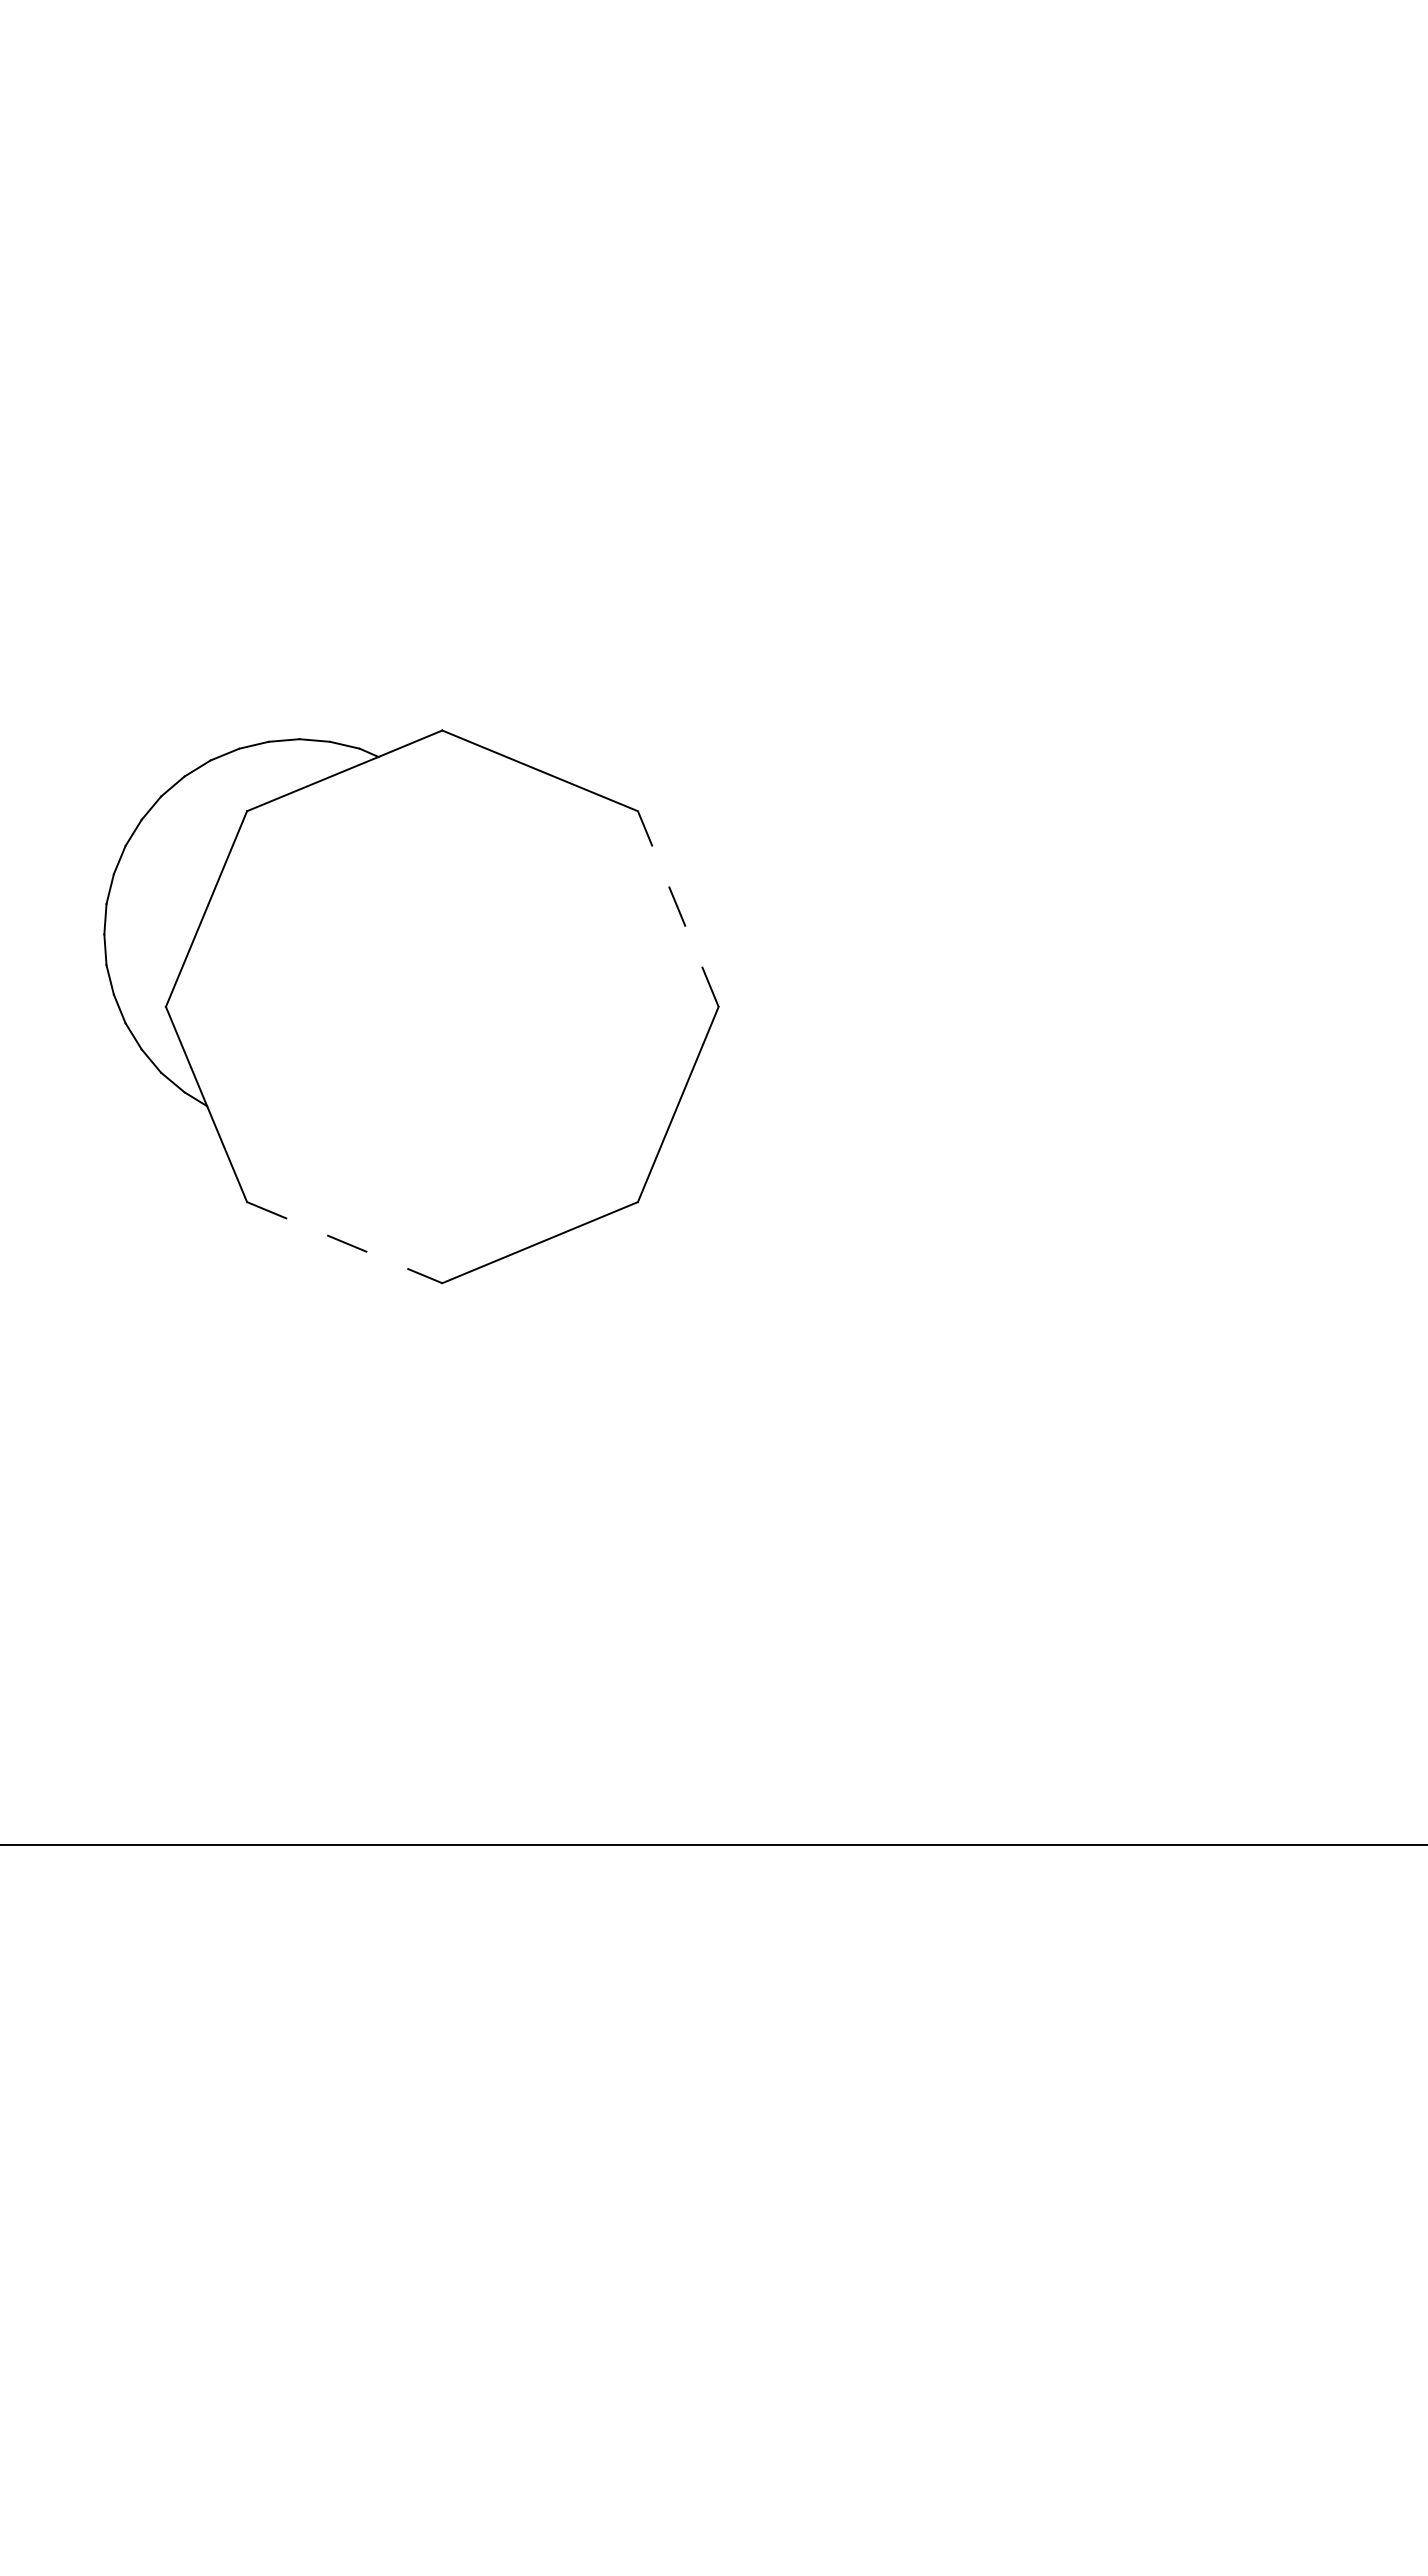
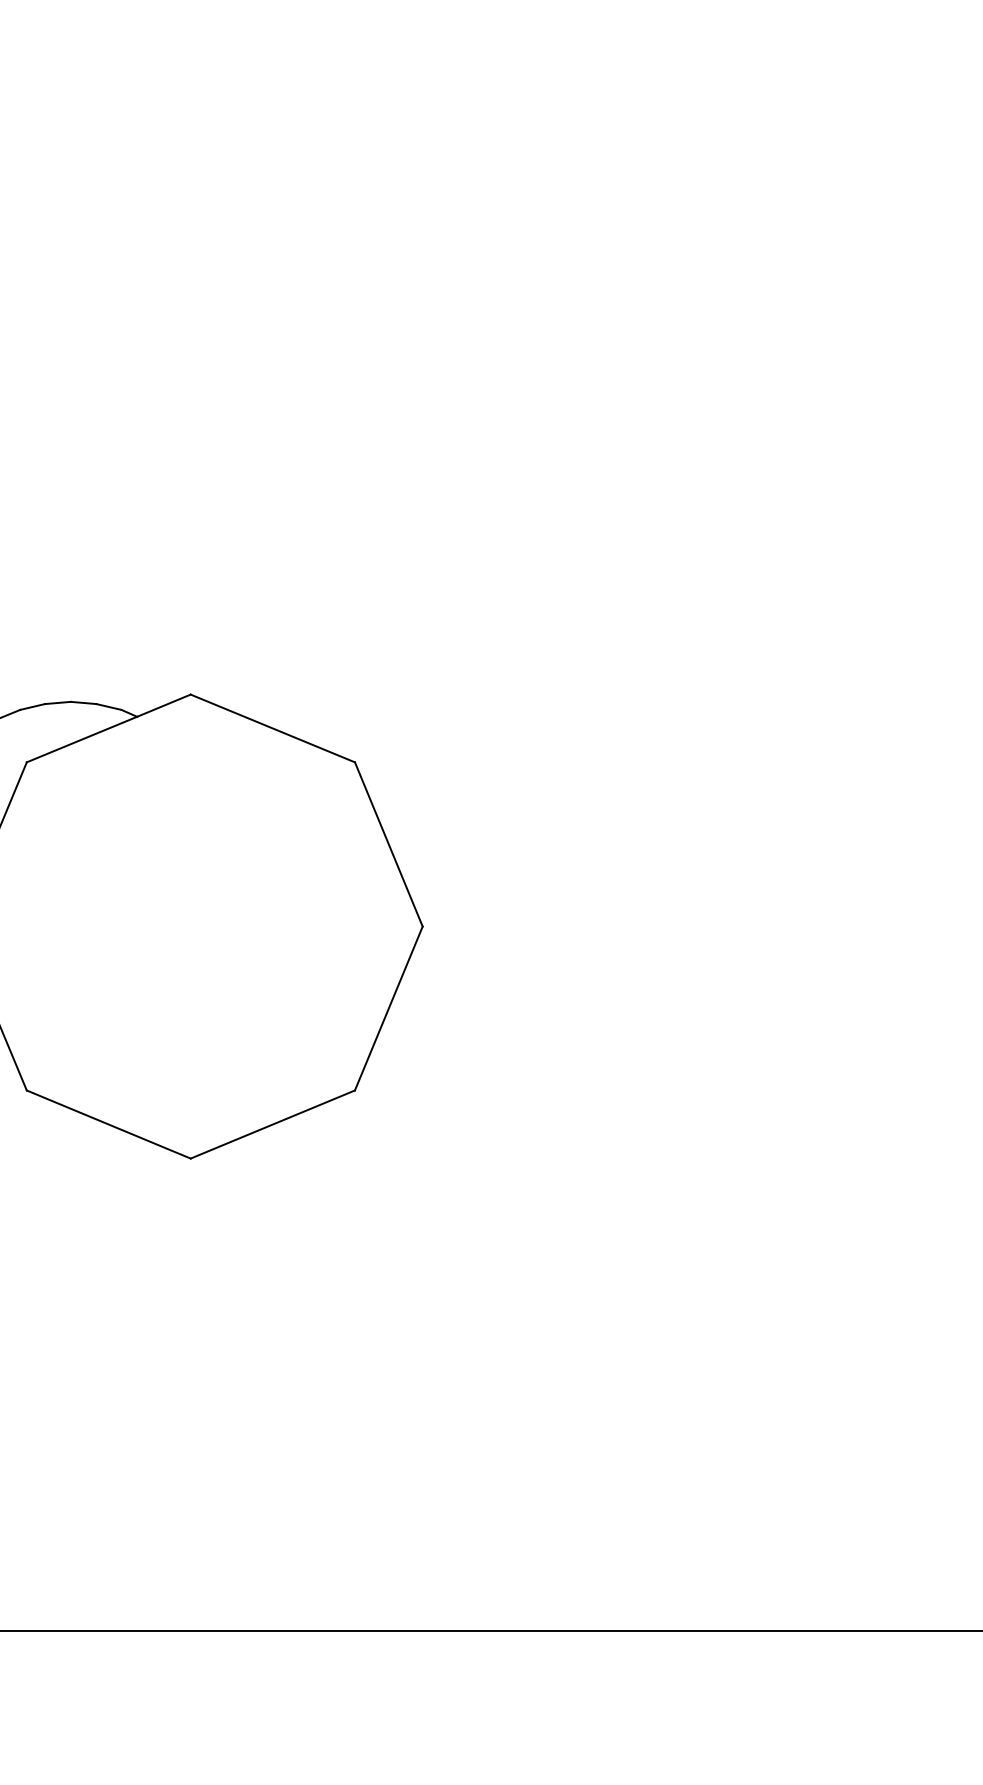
line: (678, 909) -> (388, 844), dashed -> solid
line: (344, 1242) -> (108, 1124), dashed -> solid

